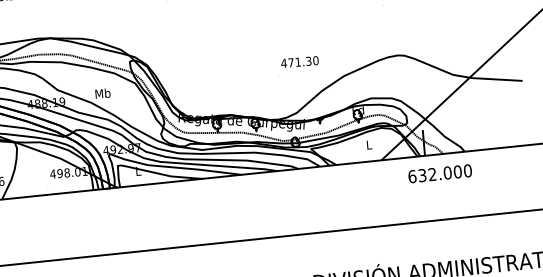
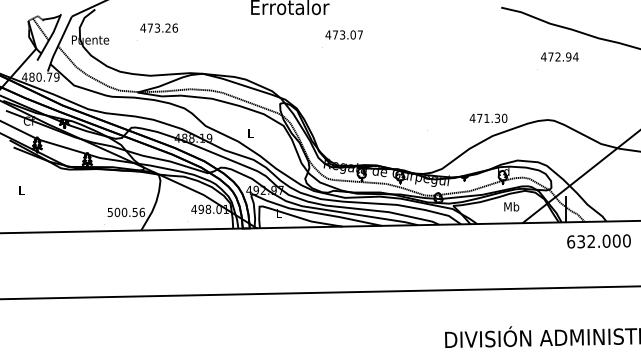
text: (299, 61) -> (488, 117), moved
text: (102, 93) -> (250, 133), Mb -> L
text: (368, 144) -> (511, 206), L -> Mb
text: (439, 173) -> (598, 241), moved

